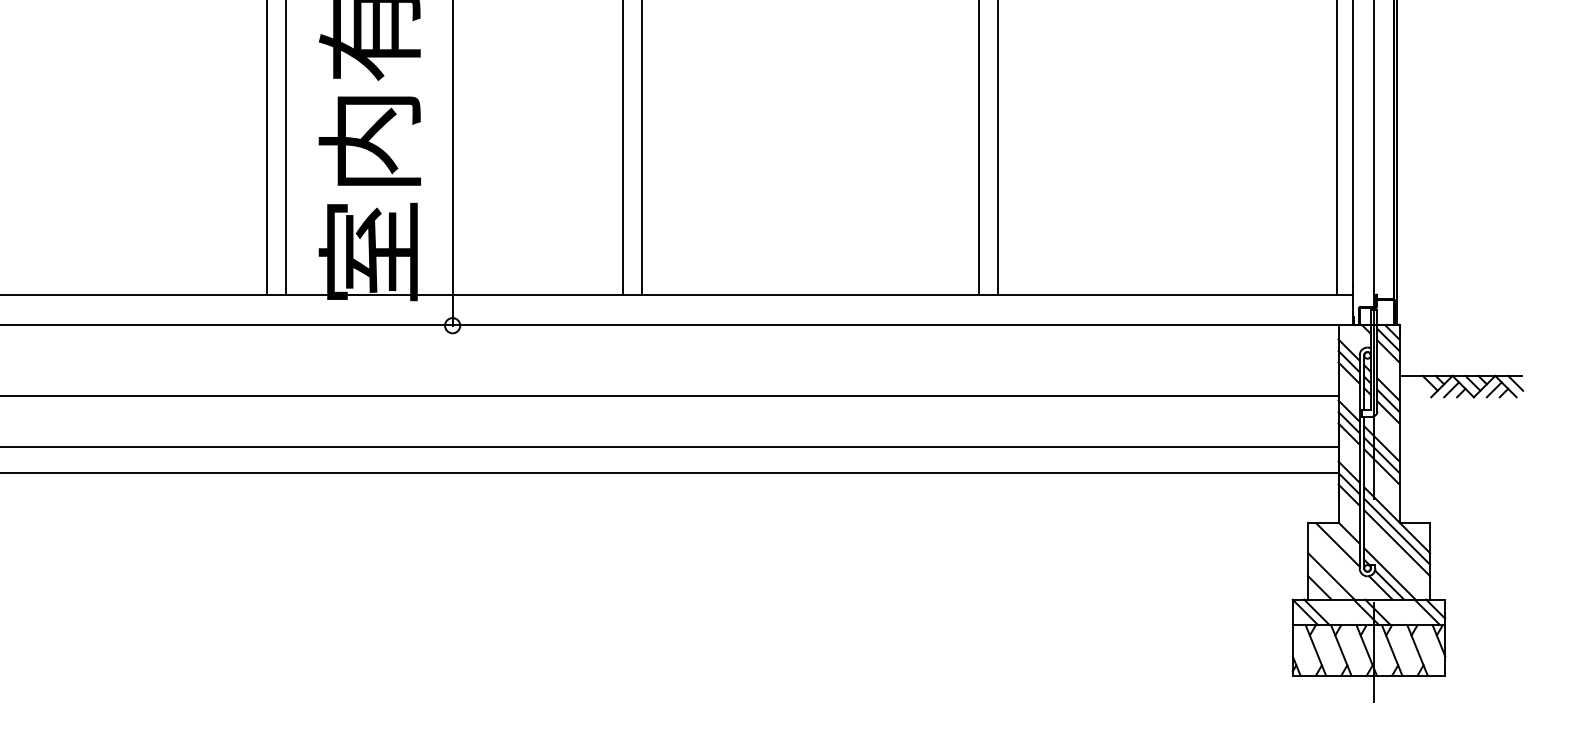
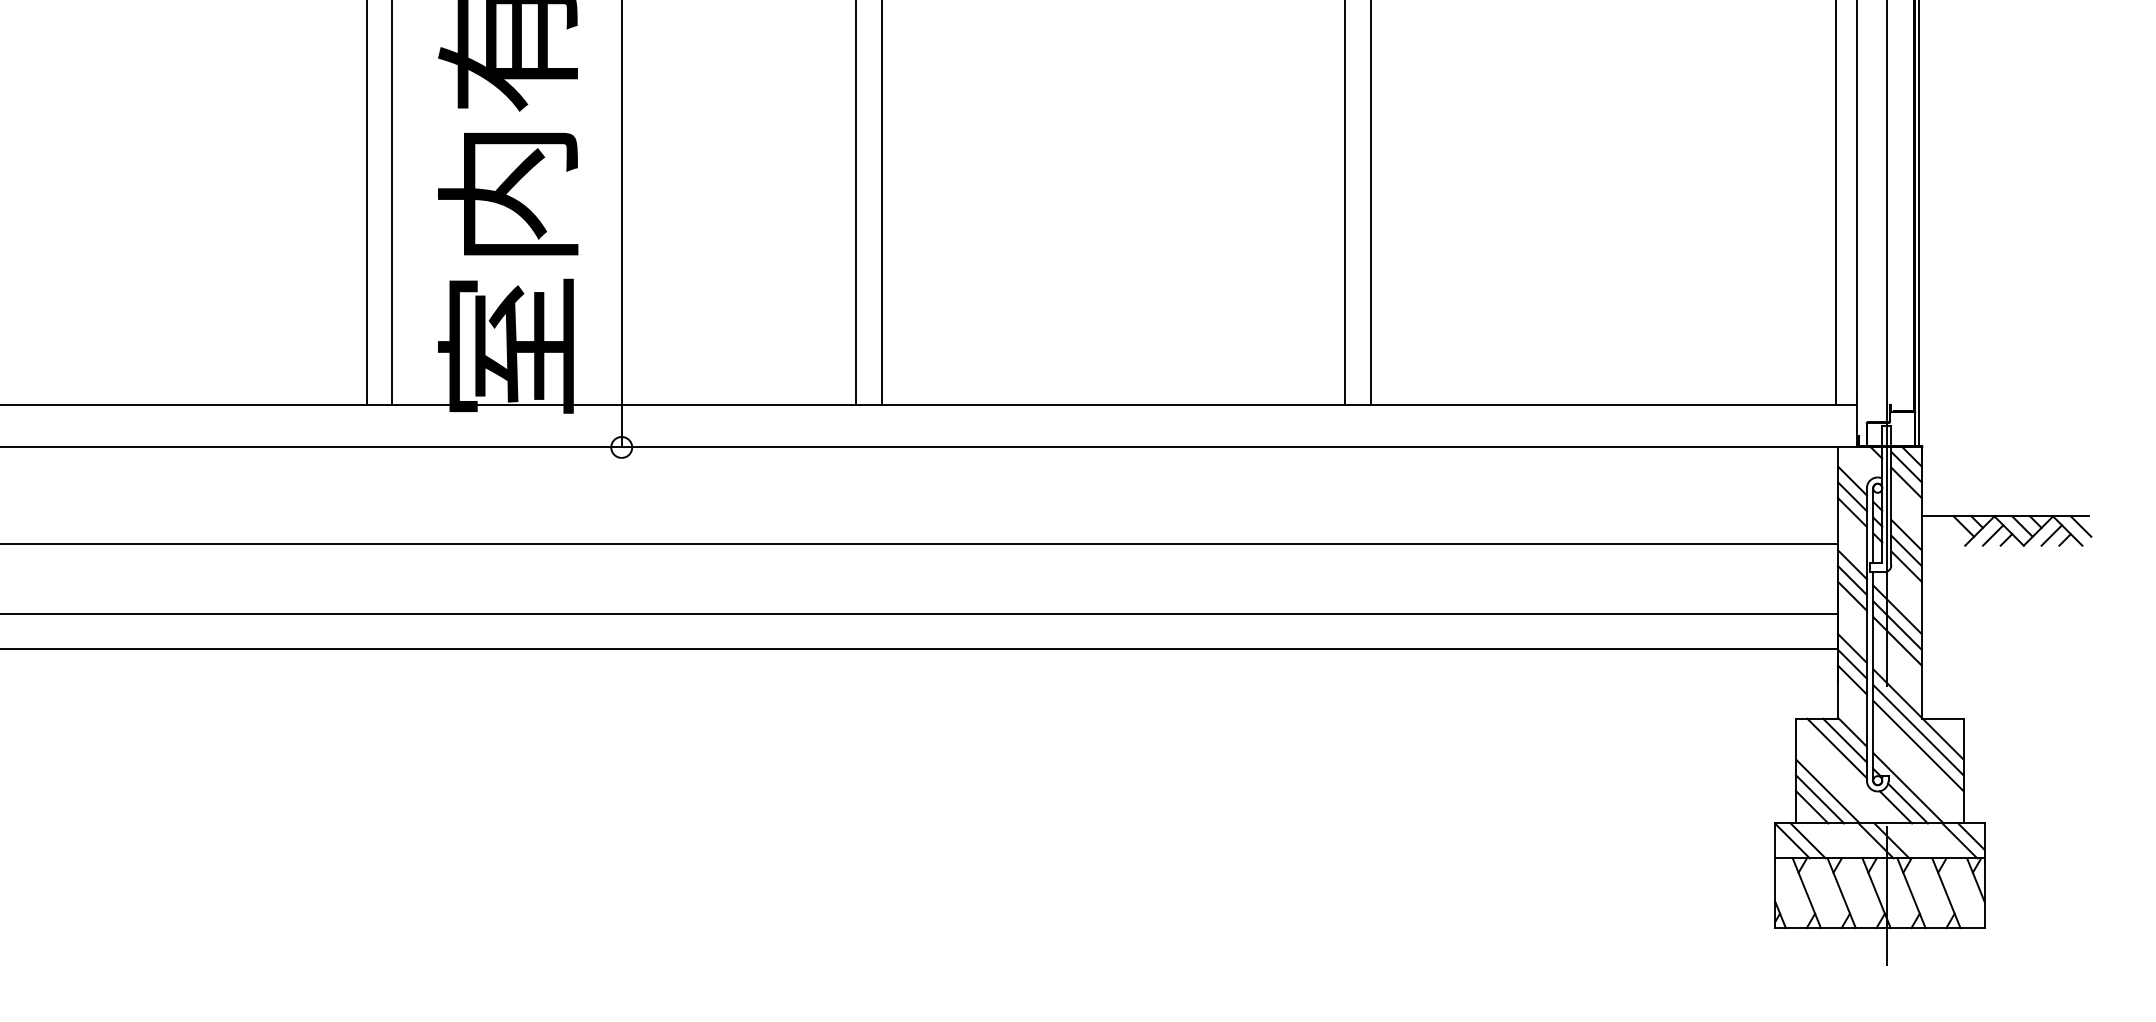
line: (1343, 539) -> (1844, 740), added
line: (1325, 582) -> (1820, 799), added

